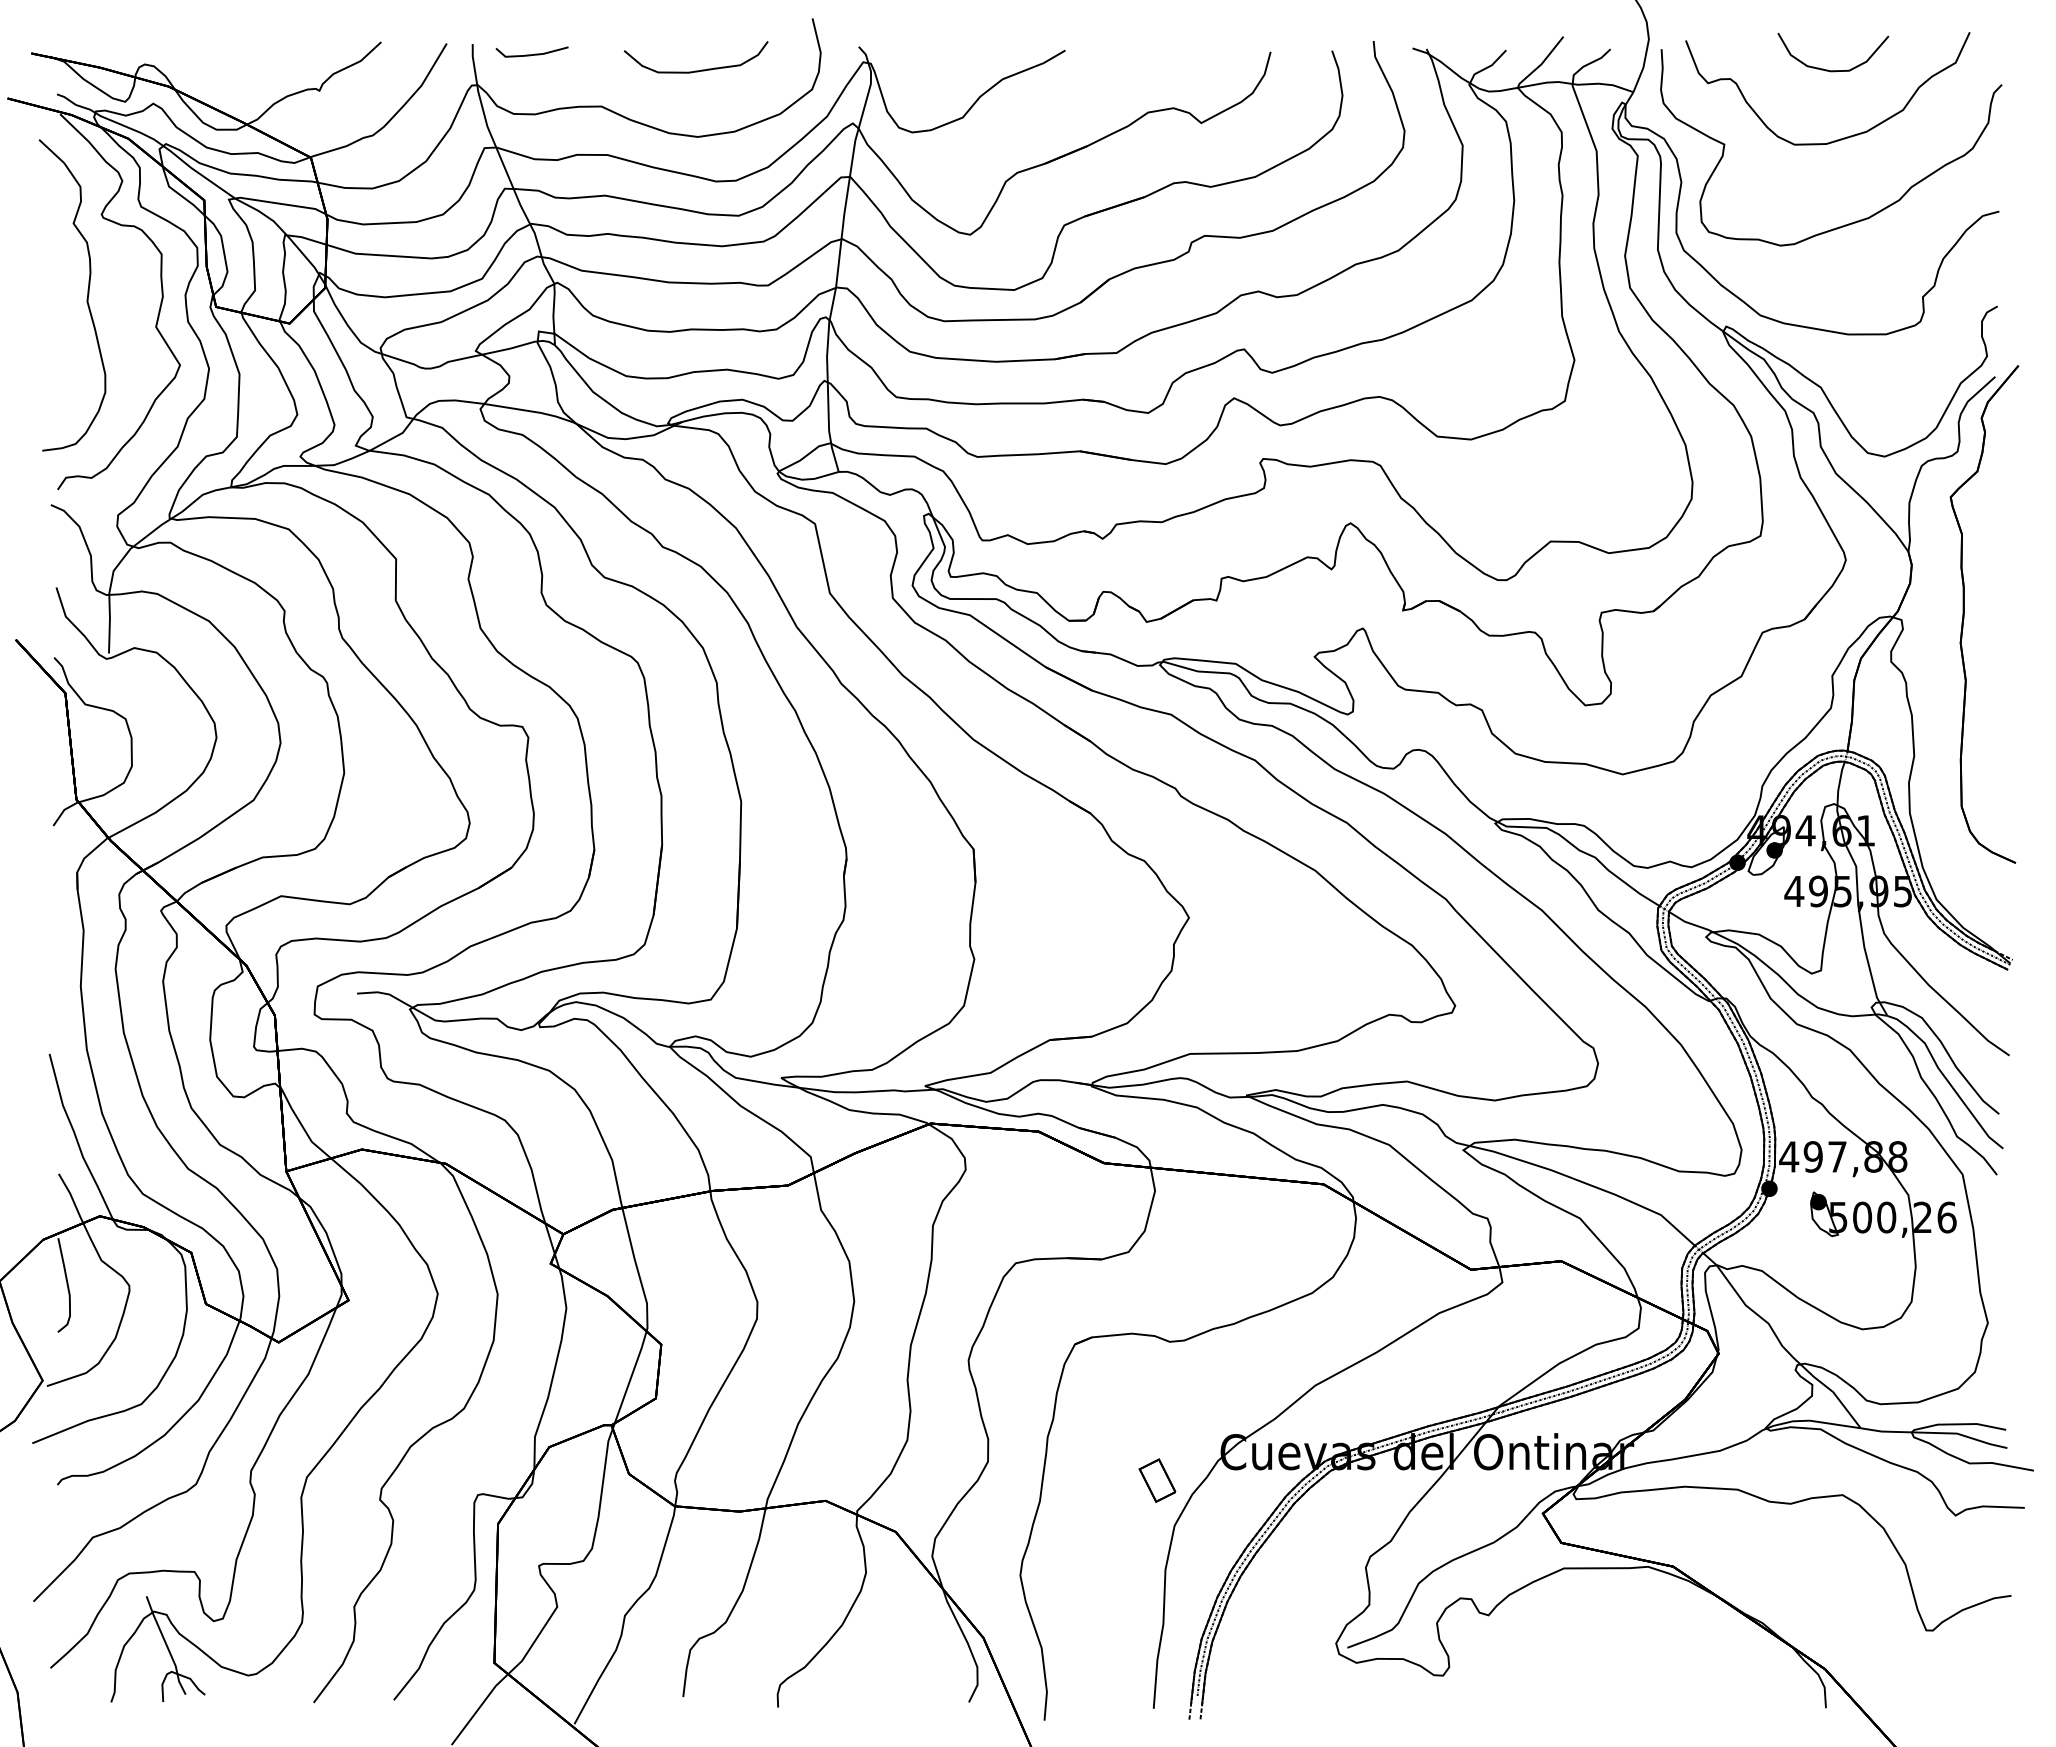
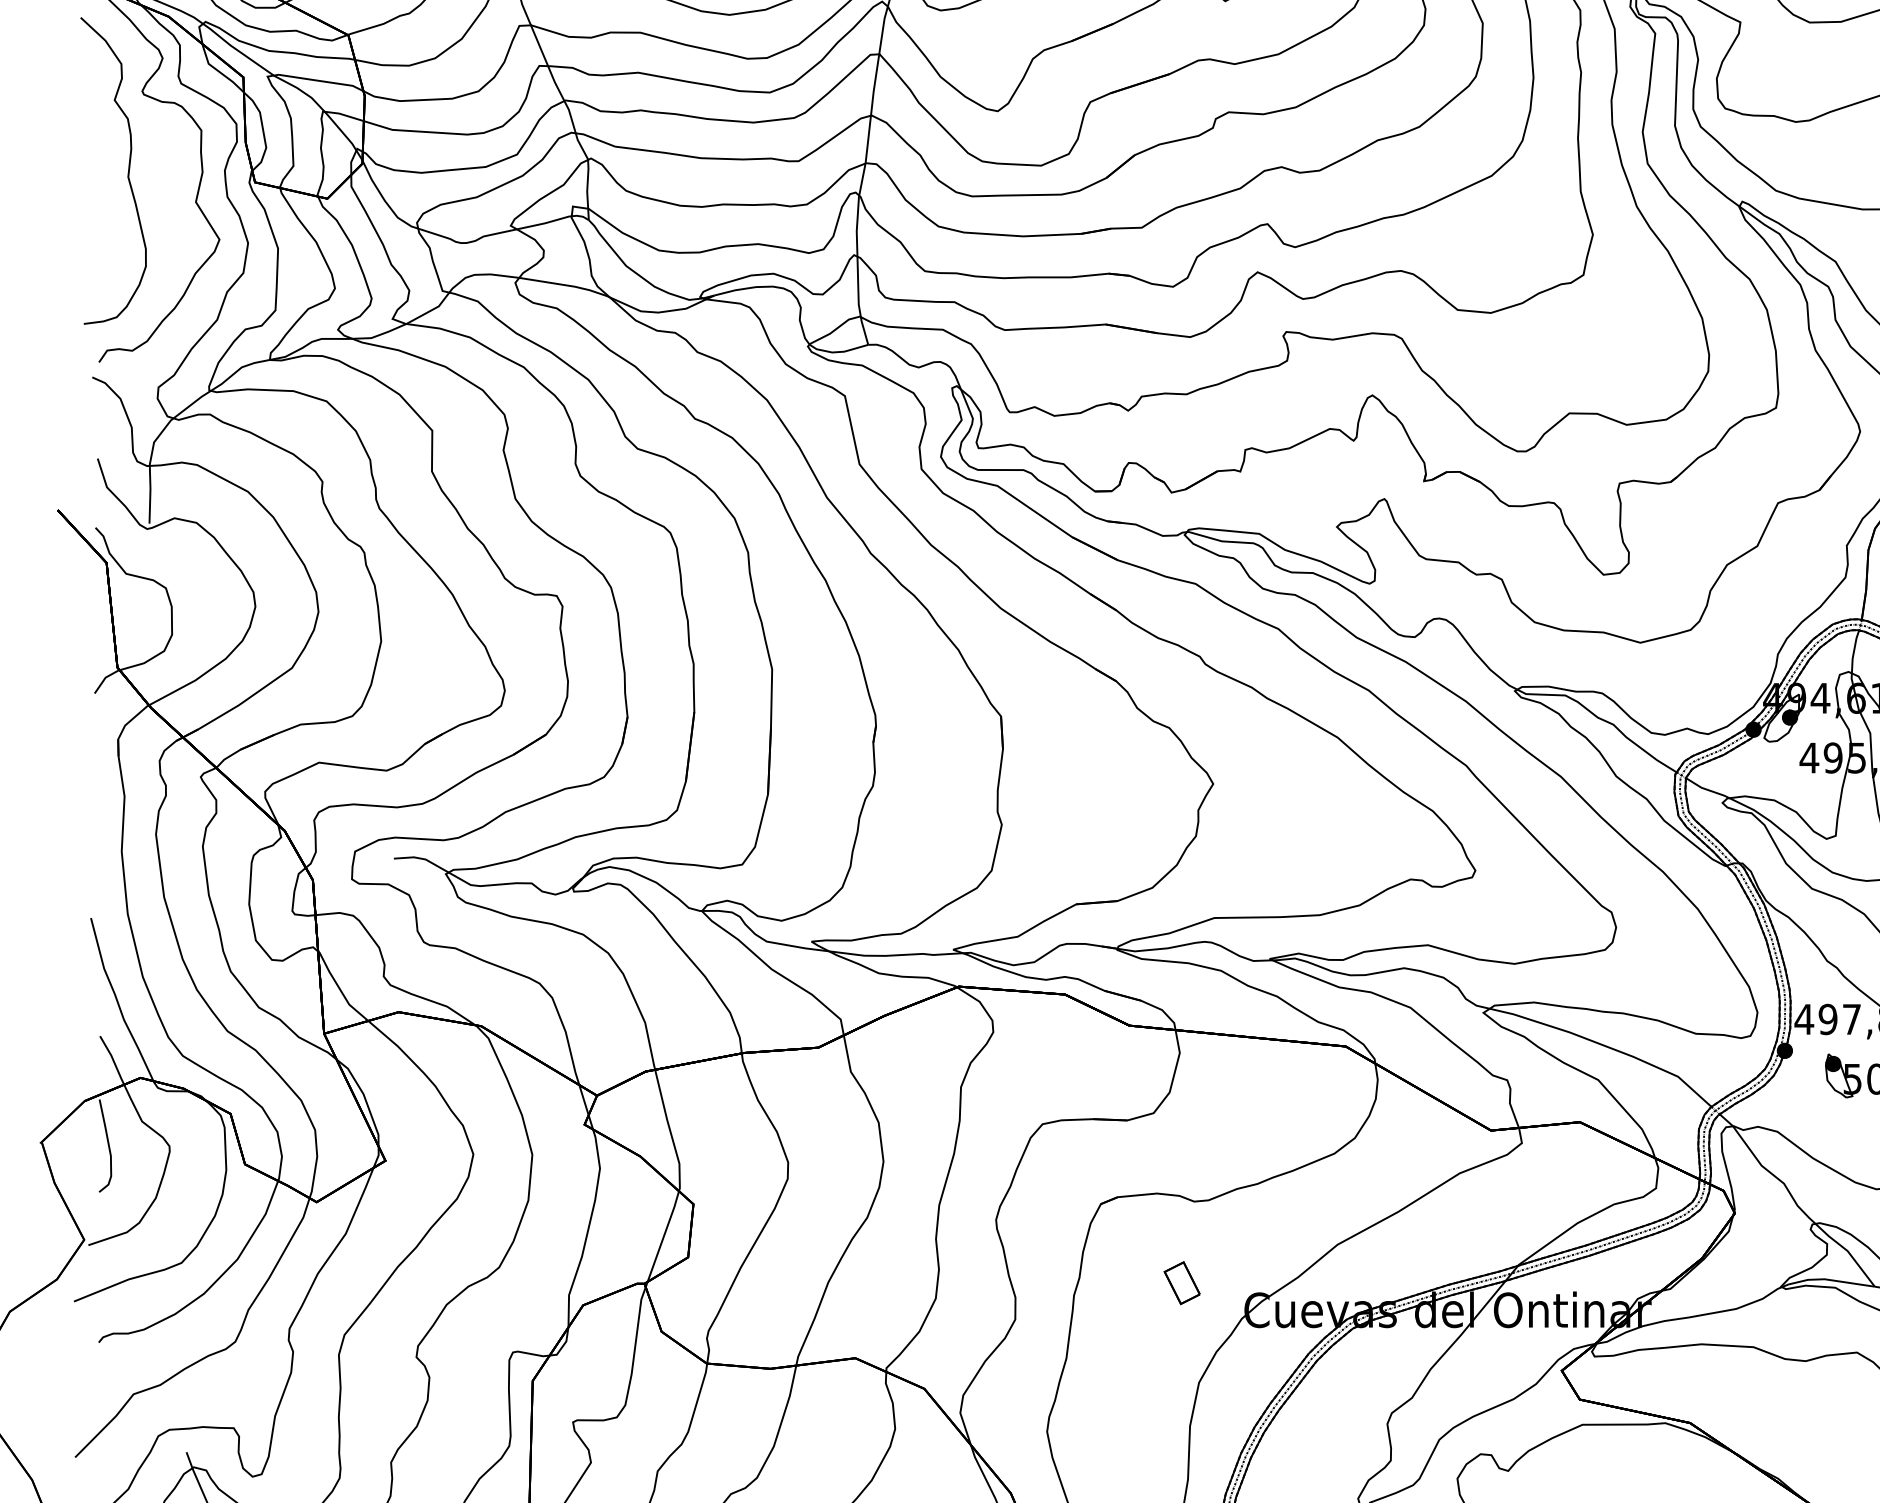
part: (1157, 1480) -> (1182, 1283), moved

